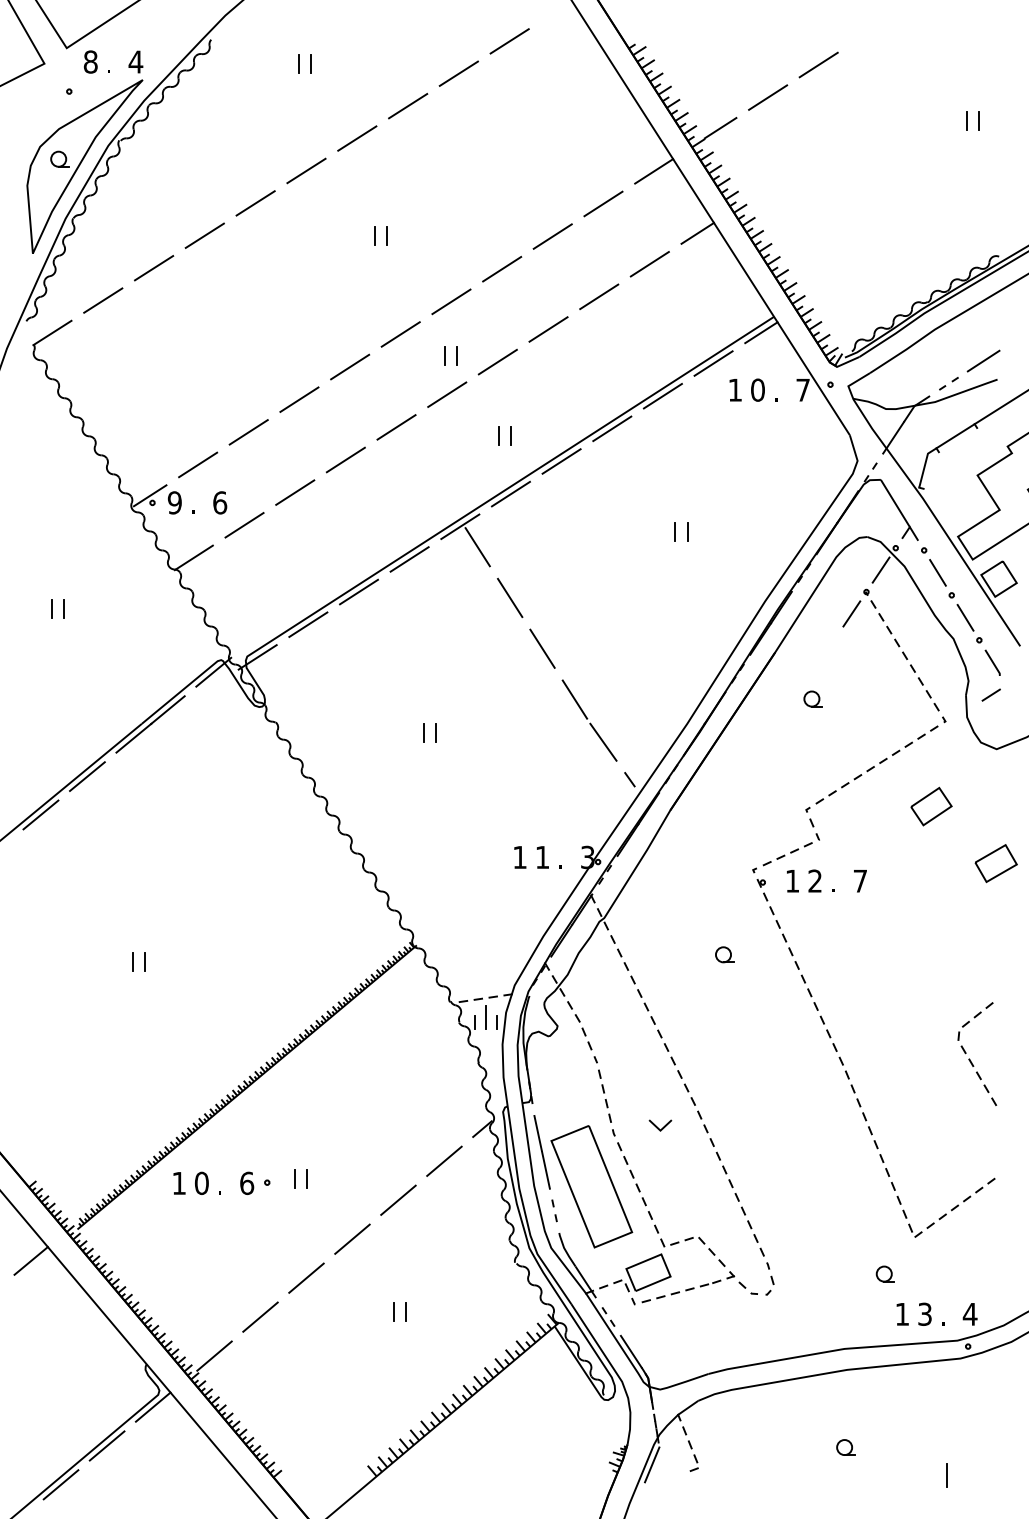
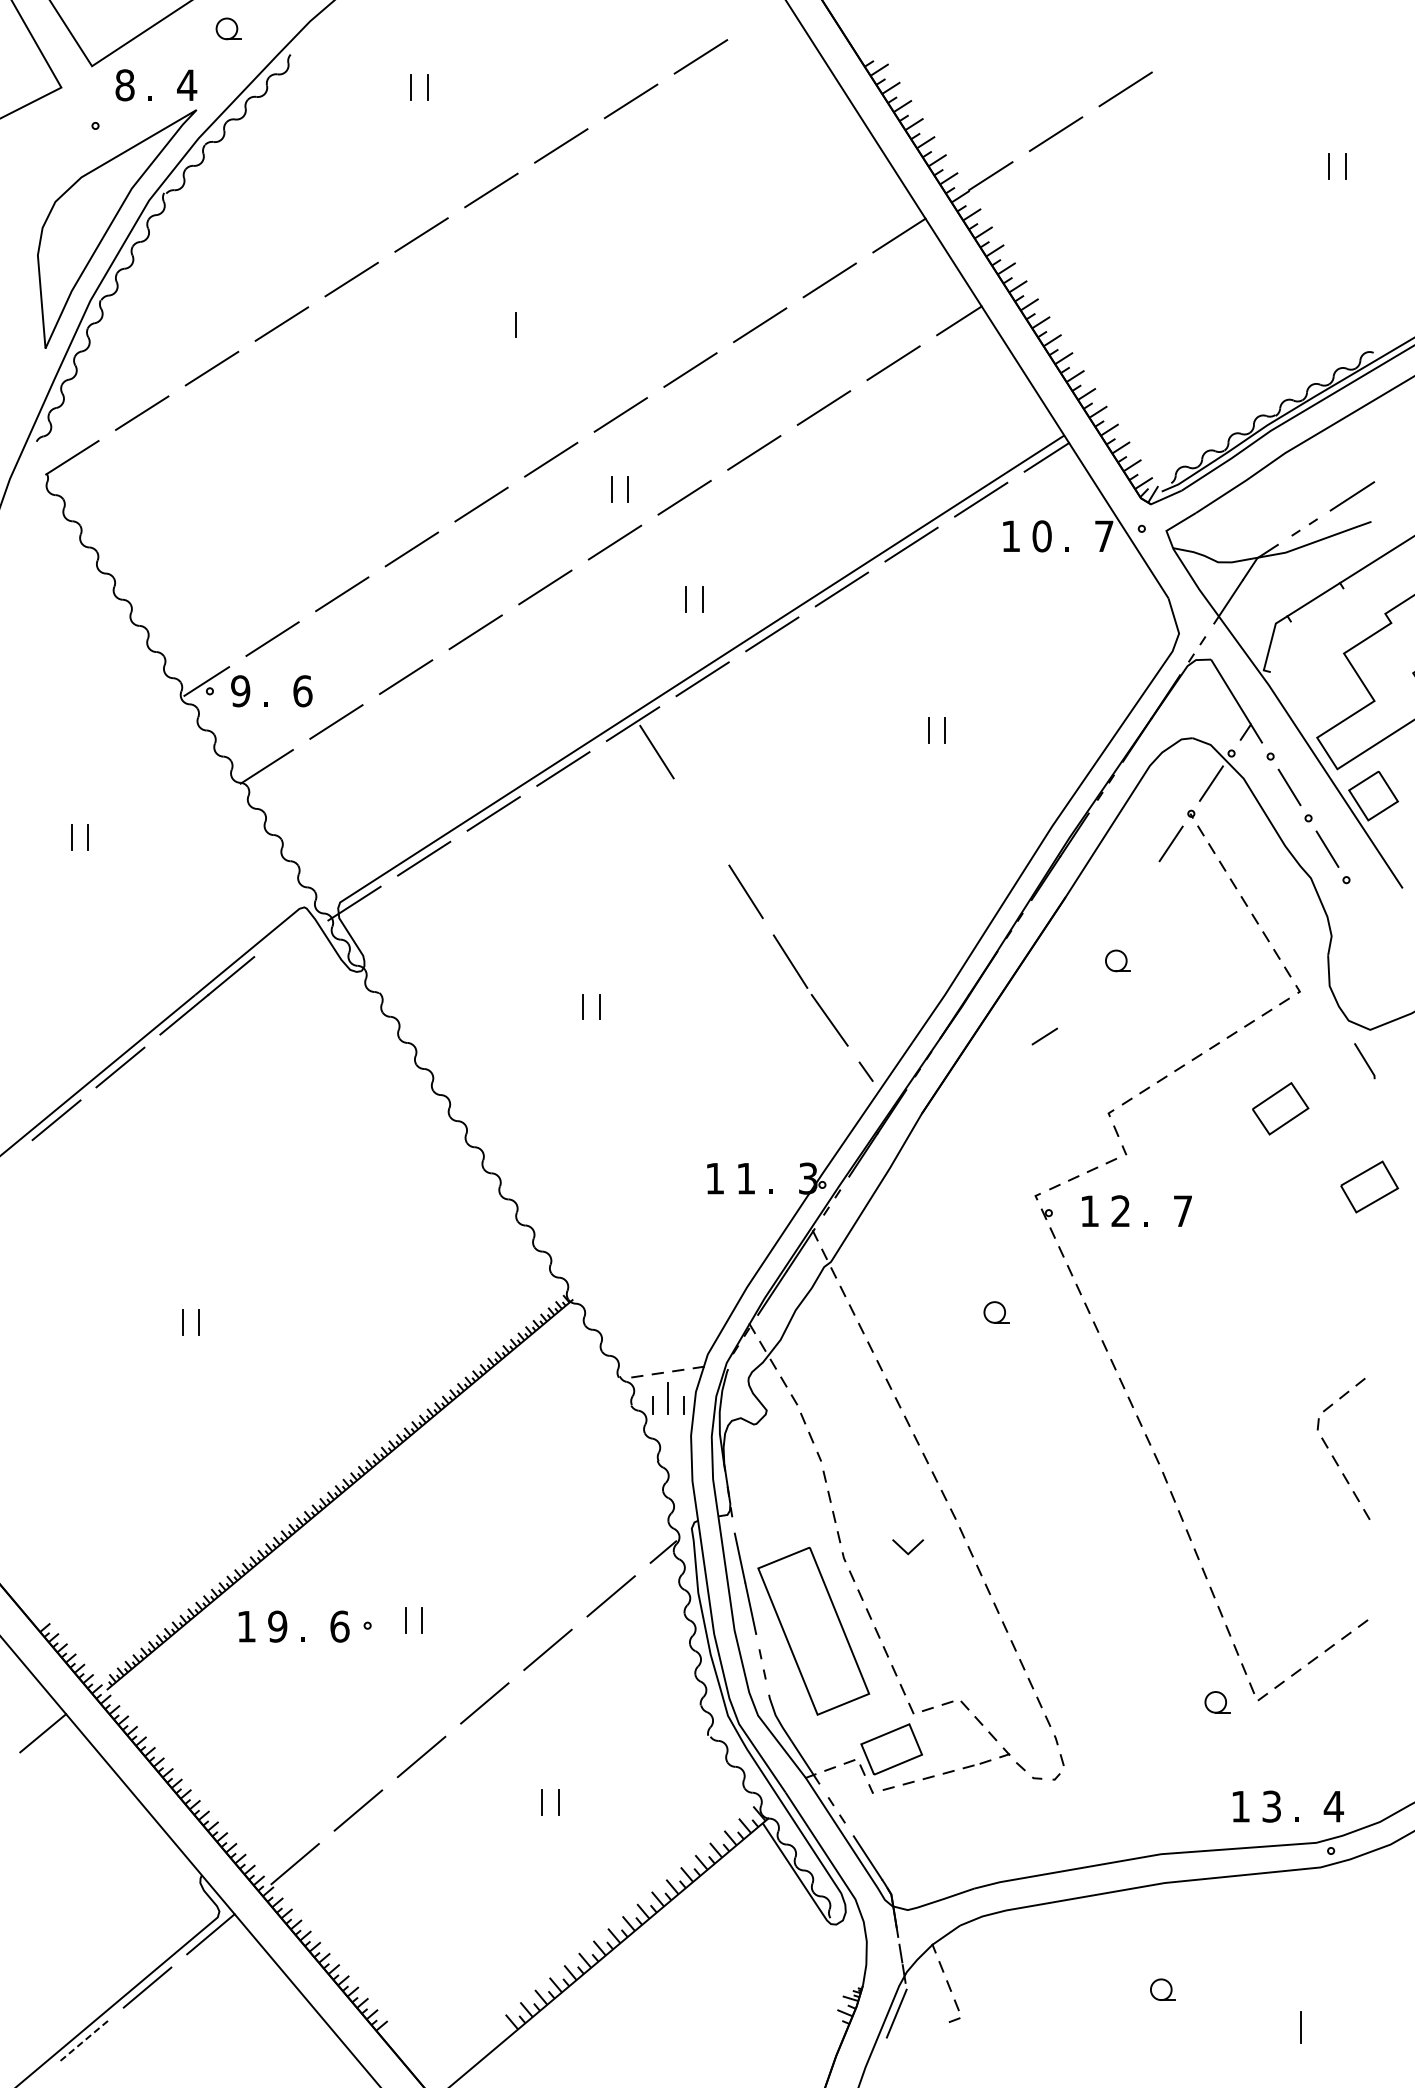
part: (59, 158) -> (228, 28), moved
line: (386, 236) -> (531, 324), removed
line: (510, 597) -> (701, 821), removed
line: (992, 663) -> (1364, 1061), moved
line: (214, 671) -> (294, 923), removed
line: (991, 695) -> (1044, 1036), moved
text: (201, 1183) -> (277, 1626), 0 -> 9
part: (885, 1274) -> (1217, 1702), moved
line: (60, 1485) -> (83, 2041), solid -> dashed

